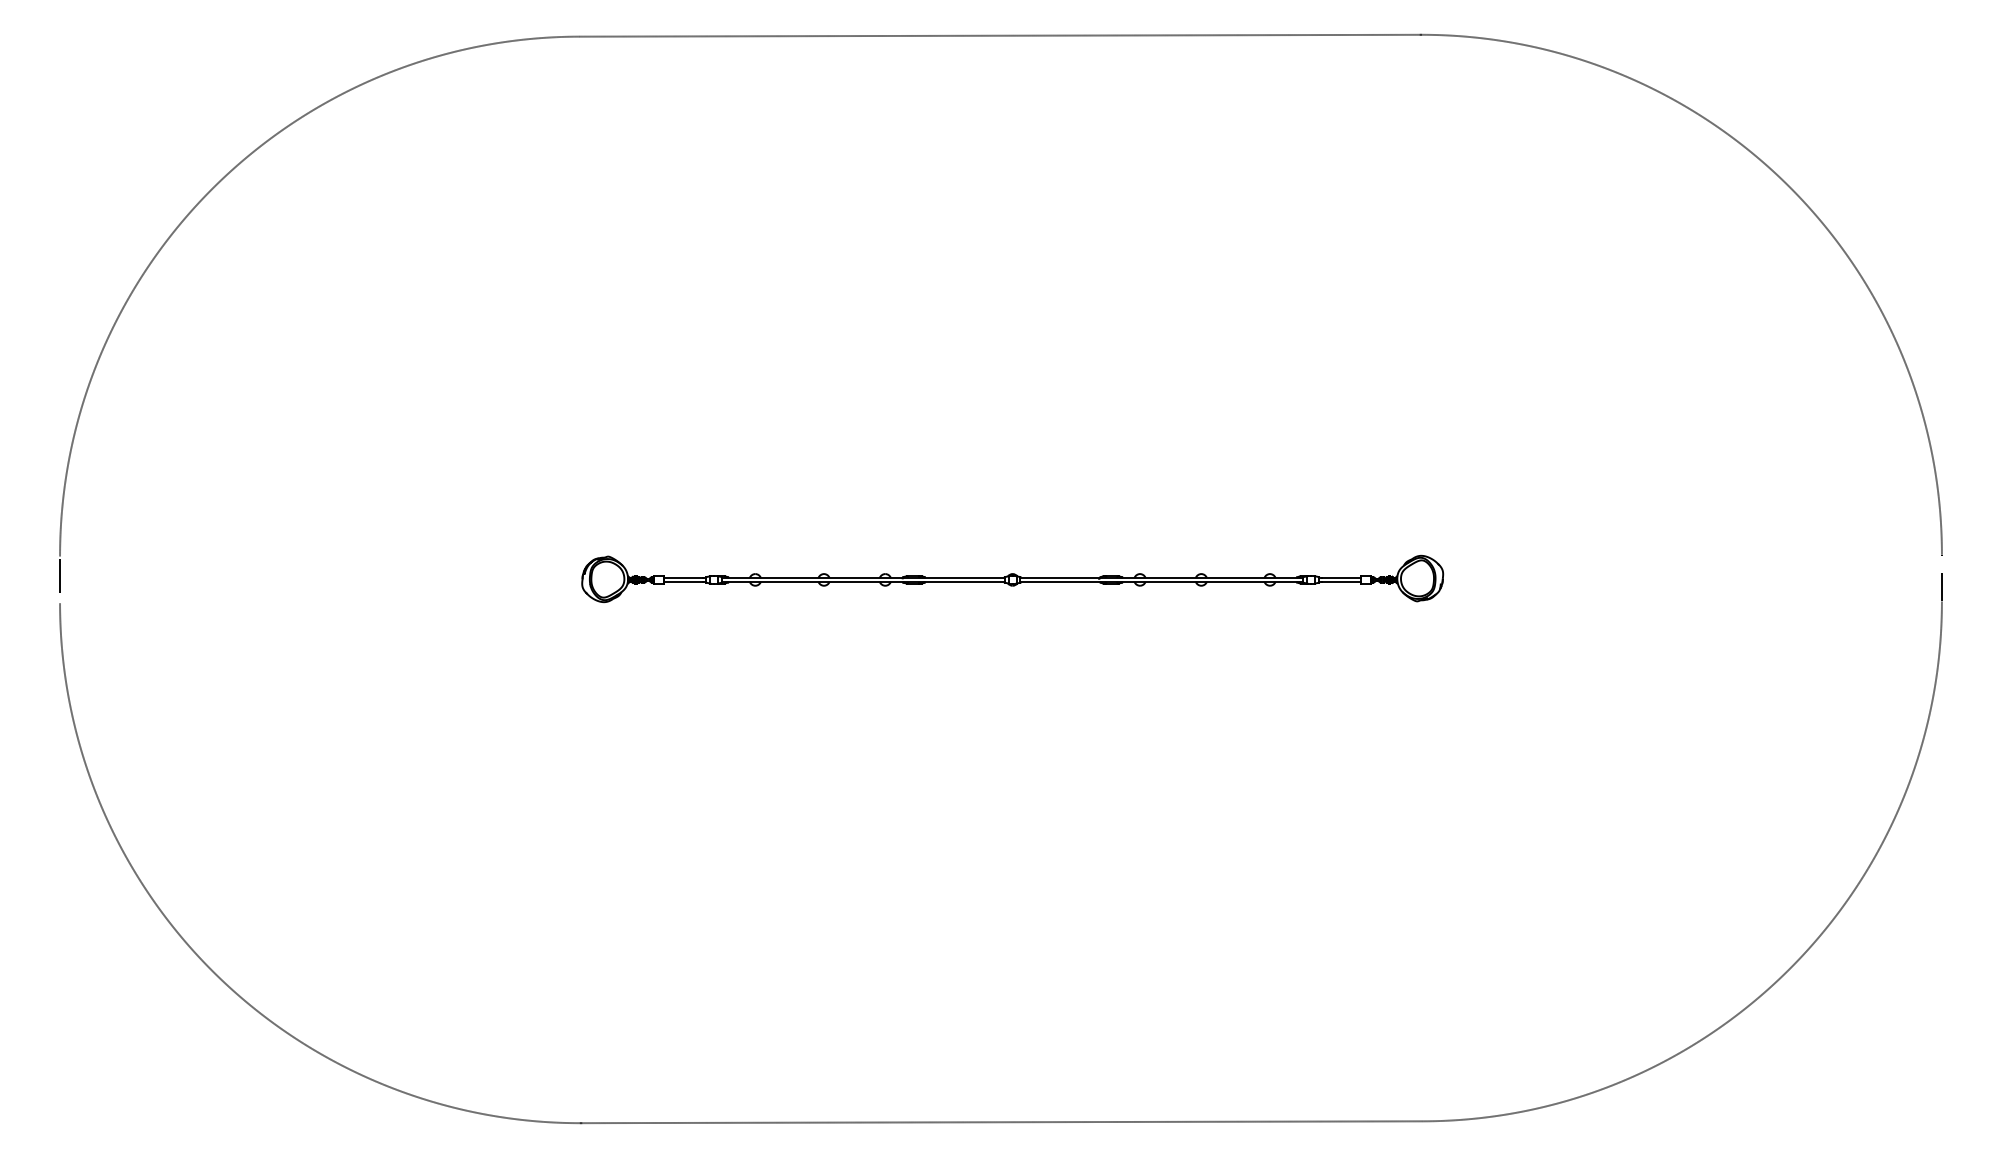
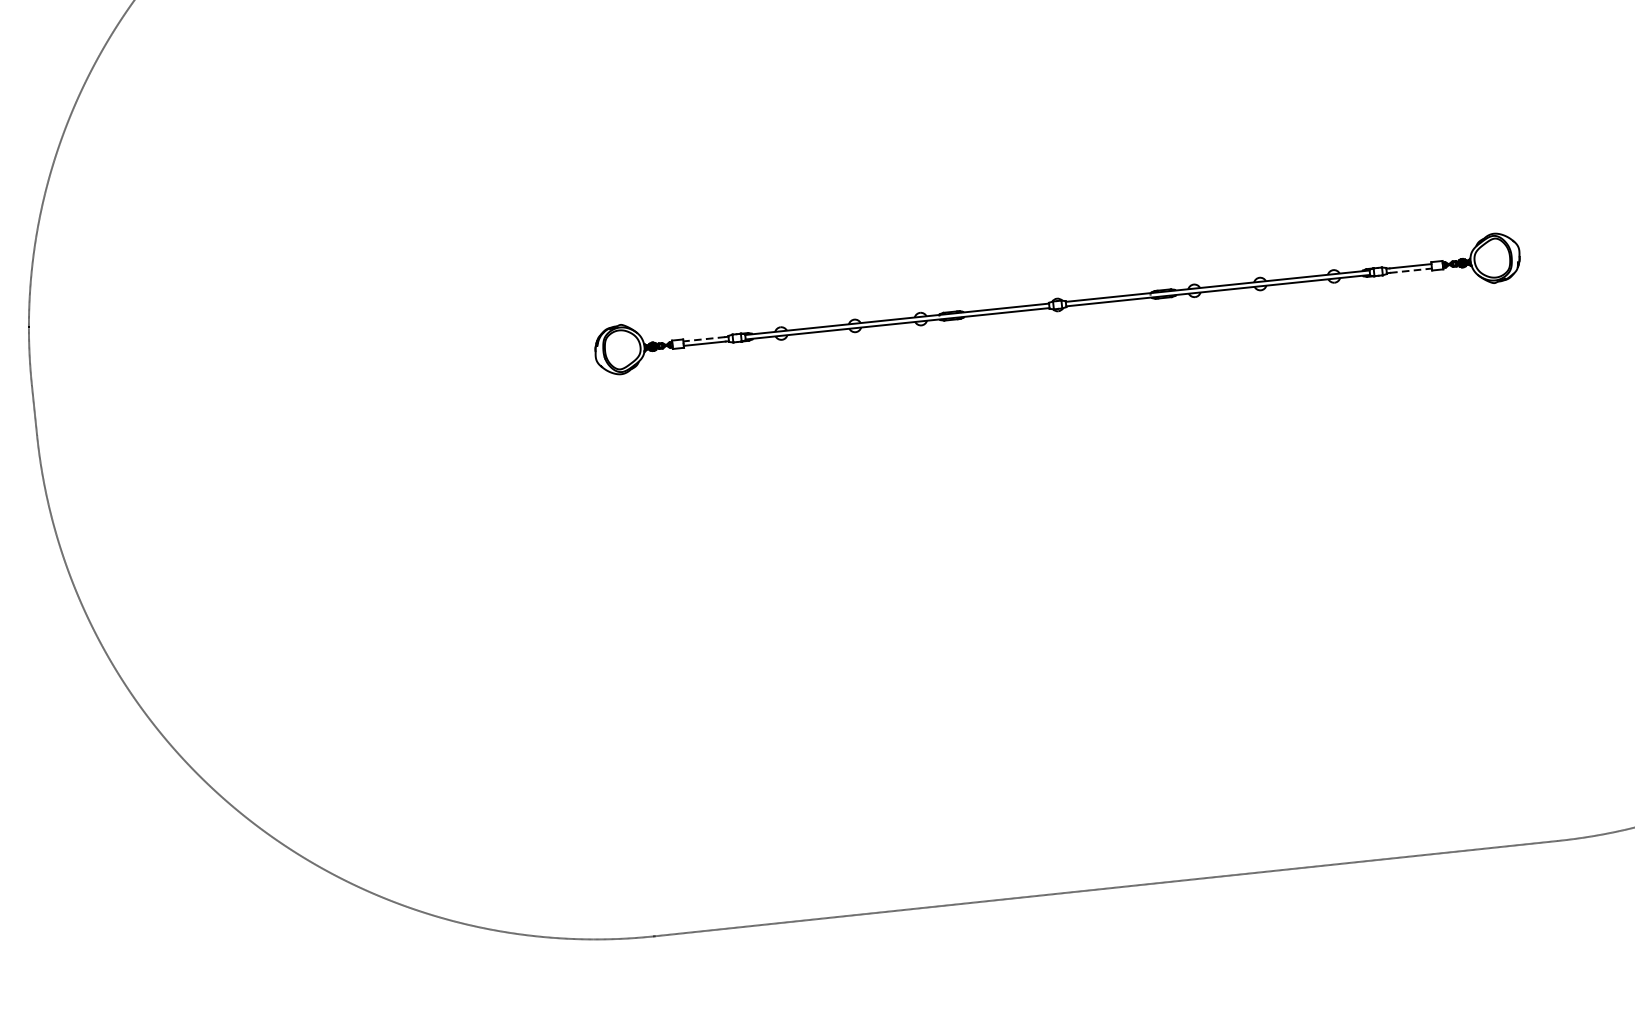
line: (683, 577) -> (703, 338), solid -> dashed
line: (1342, 582) -> (1412, 271), solid -> dashed

